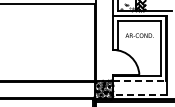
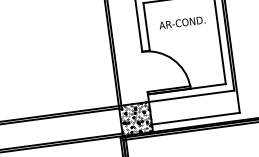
line: (139, 80) -> (191, 95), dashed -> solid
line: (139, 94) -> (194, 118), dashed -> solid

